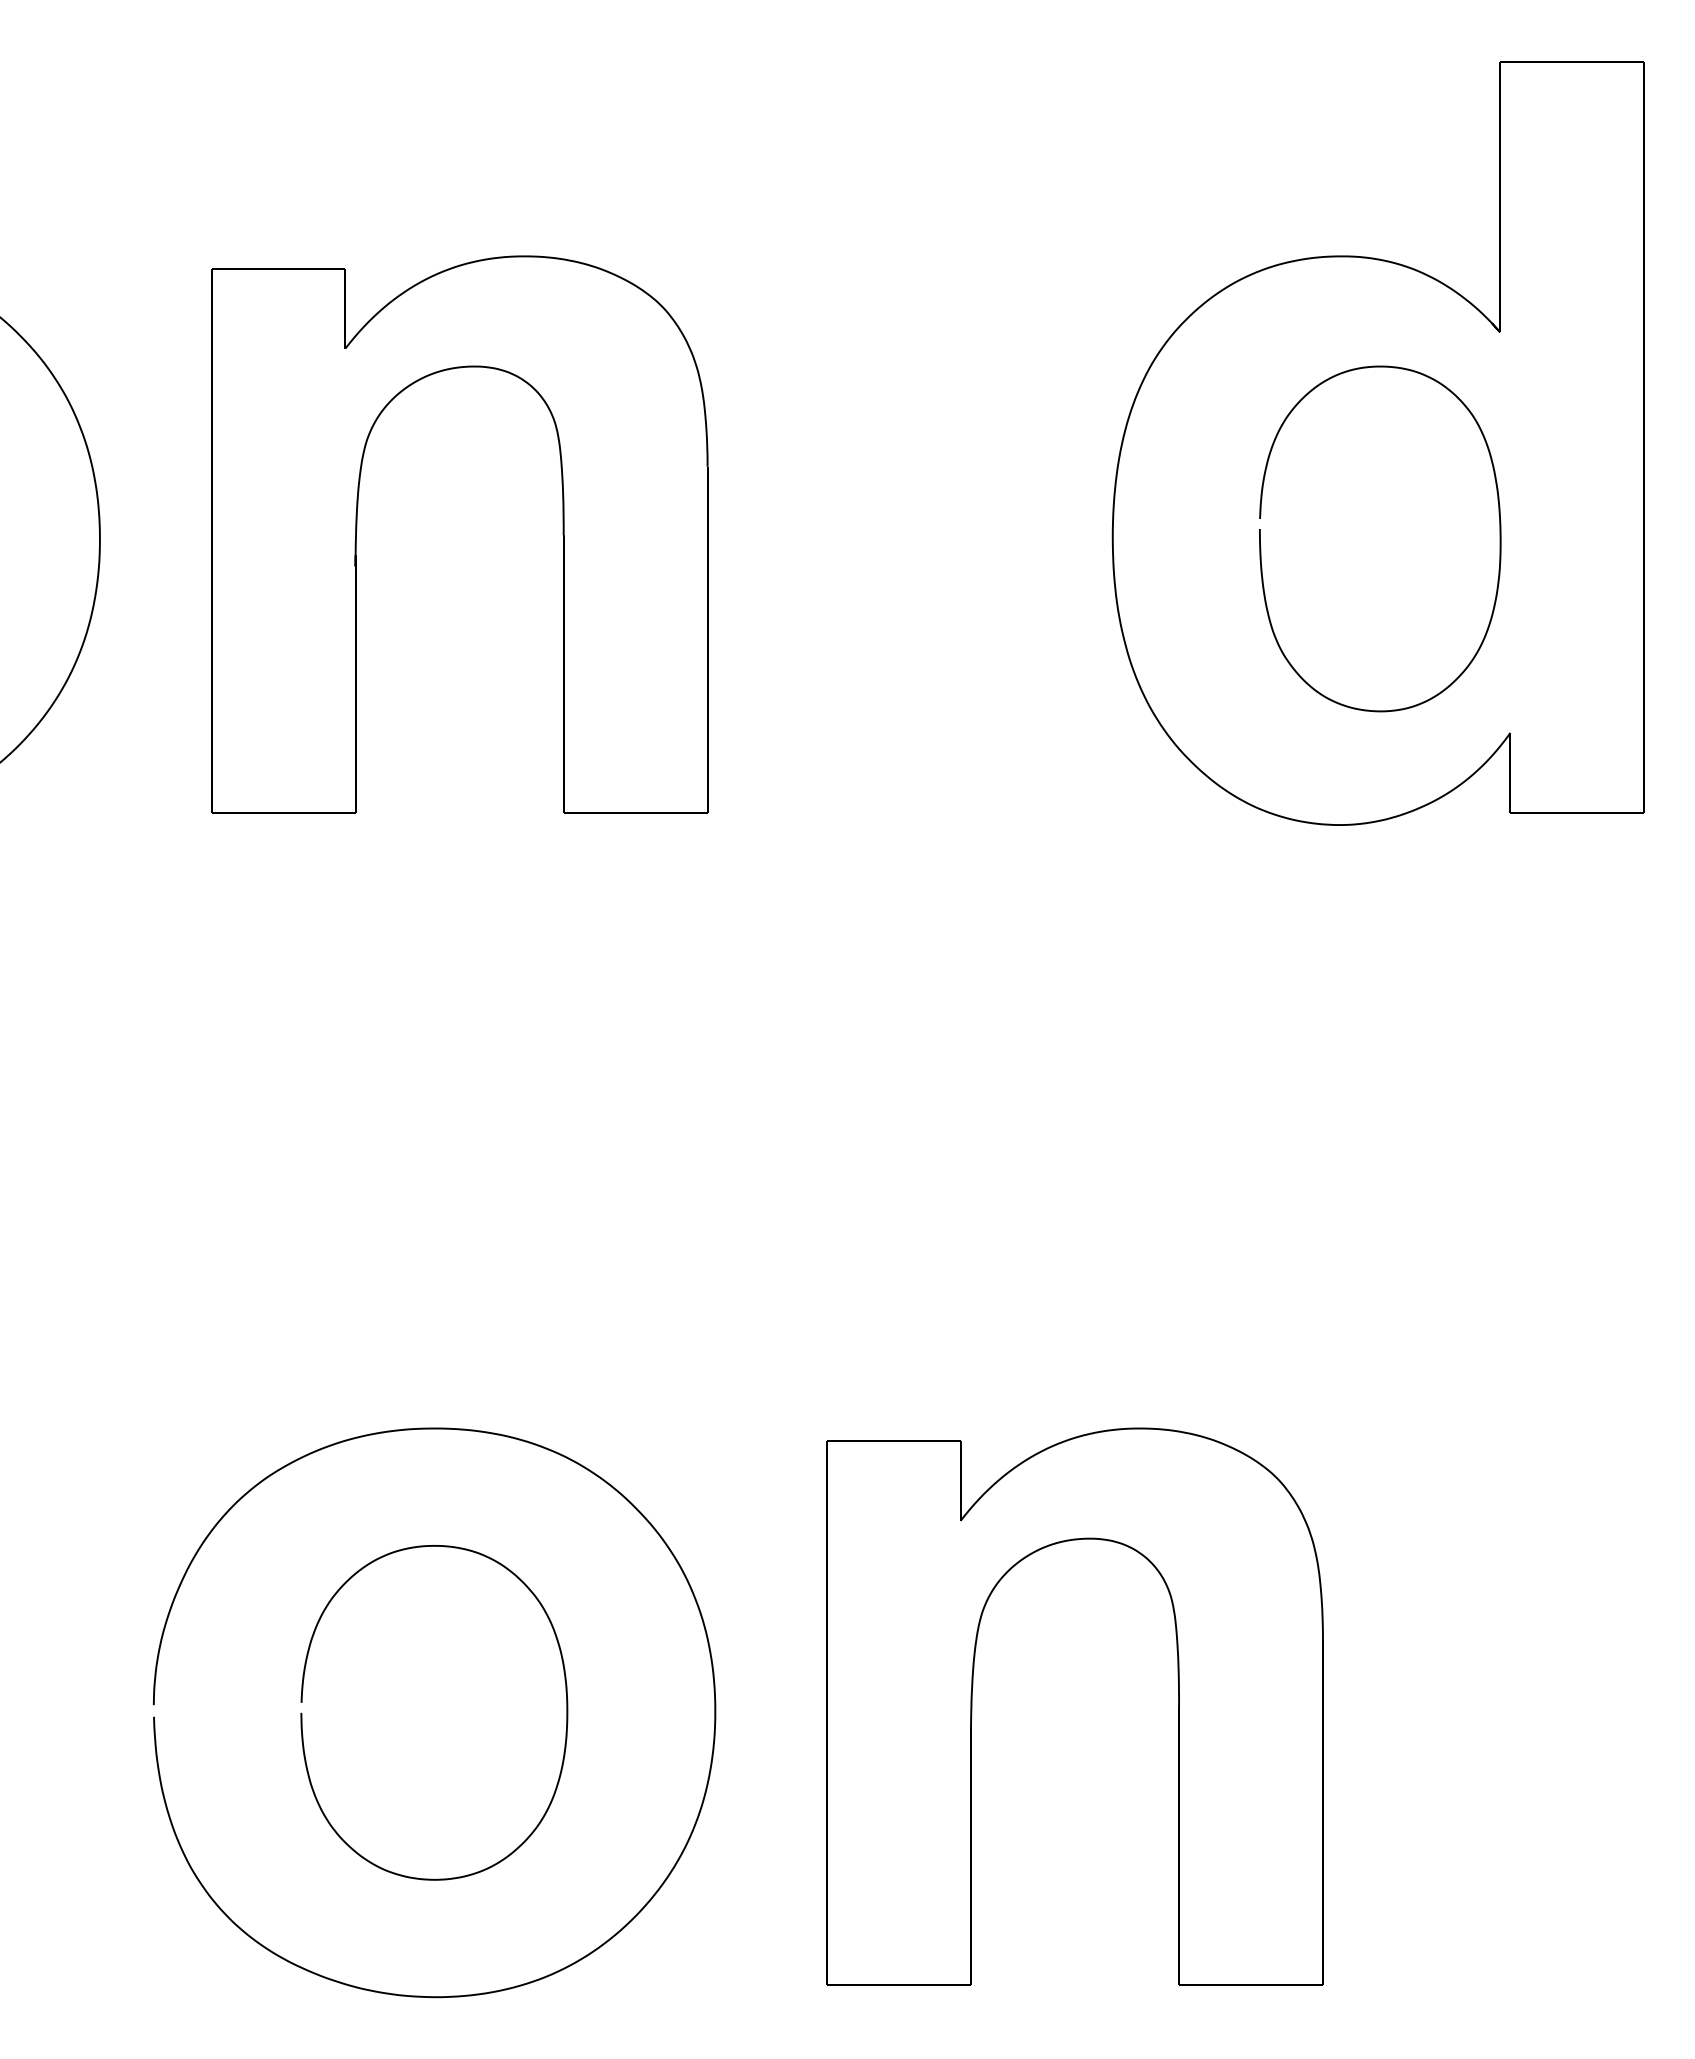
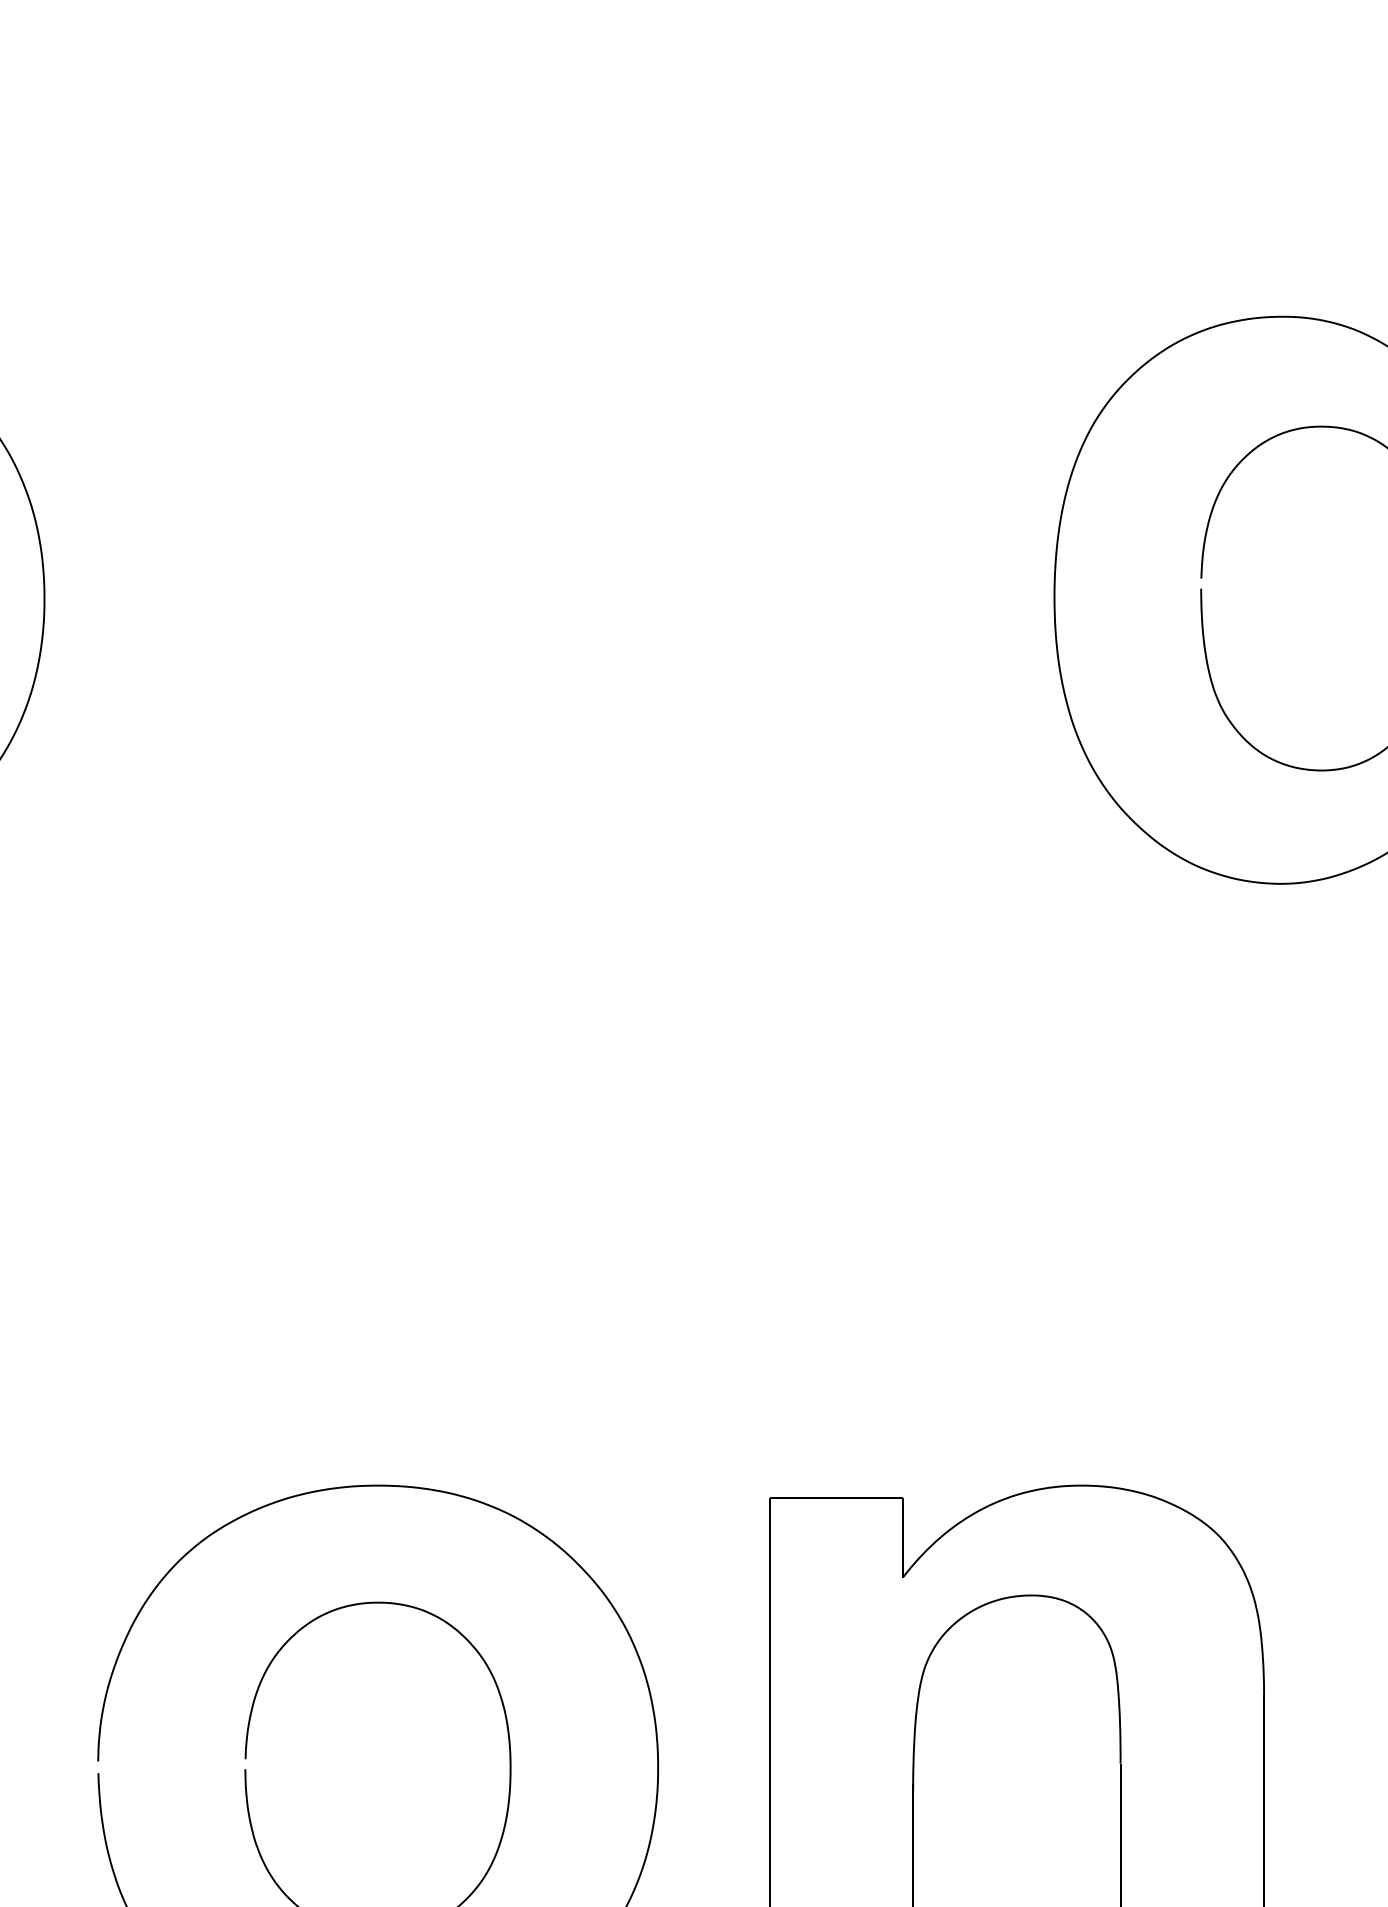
part: (357, 529) -> (301, 589), removed

